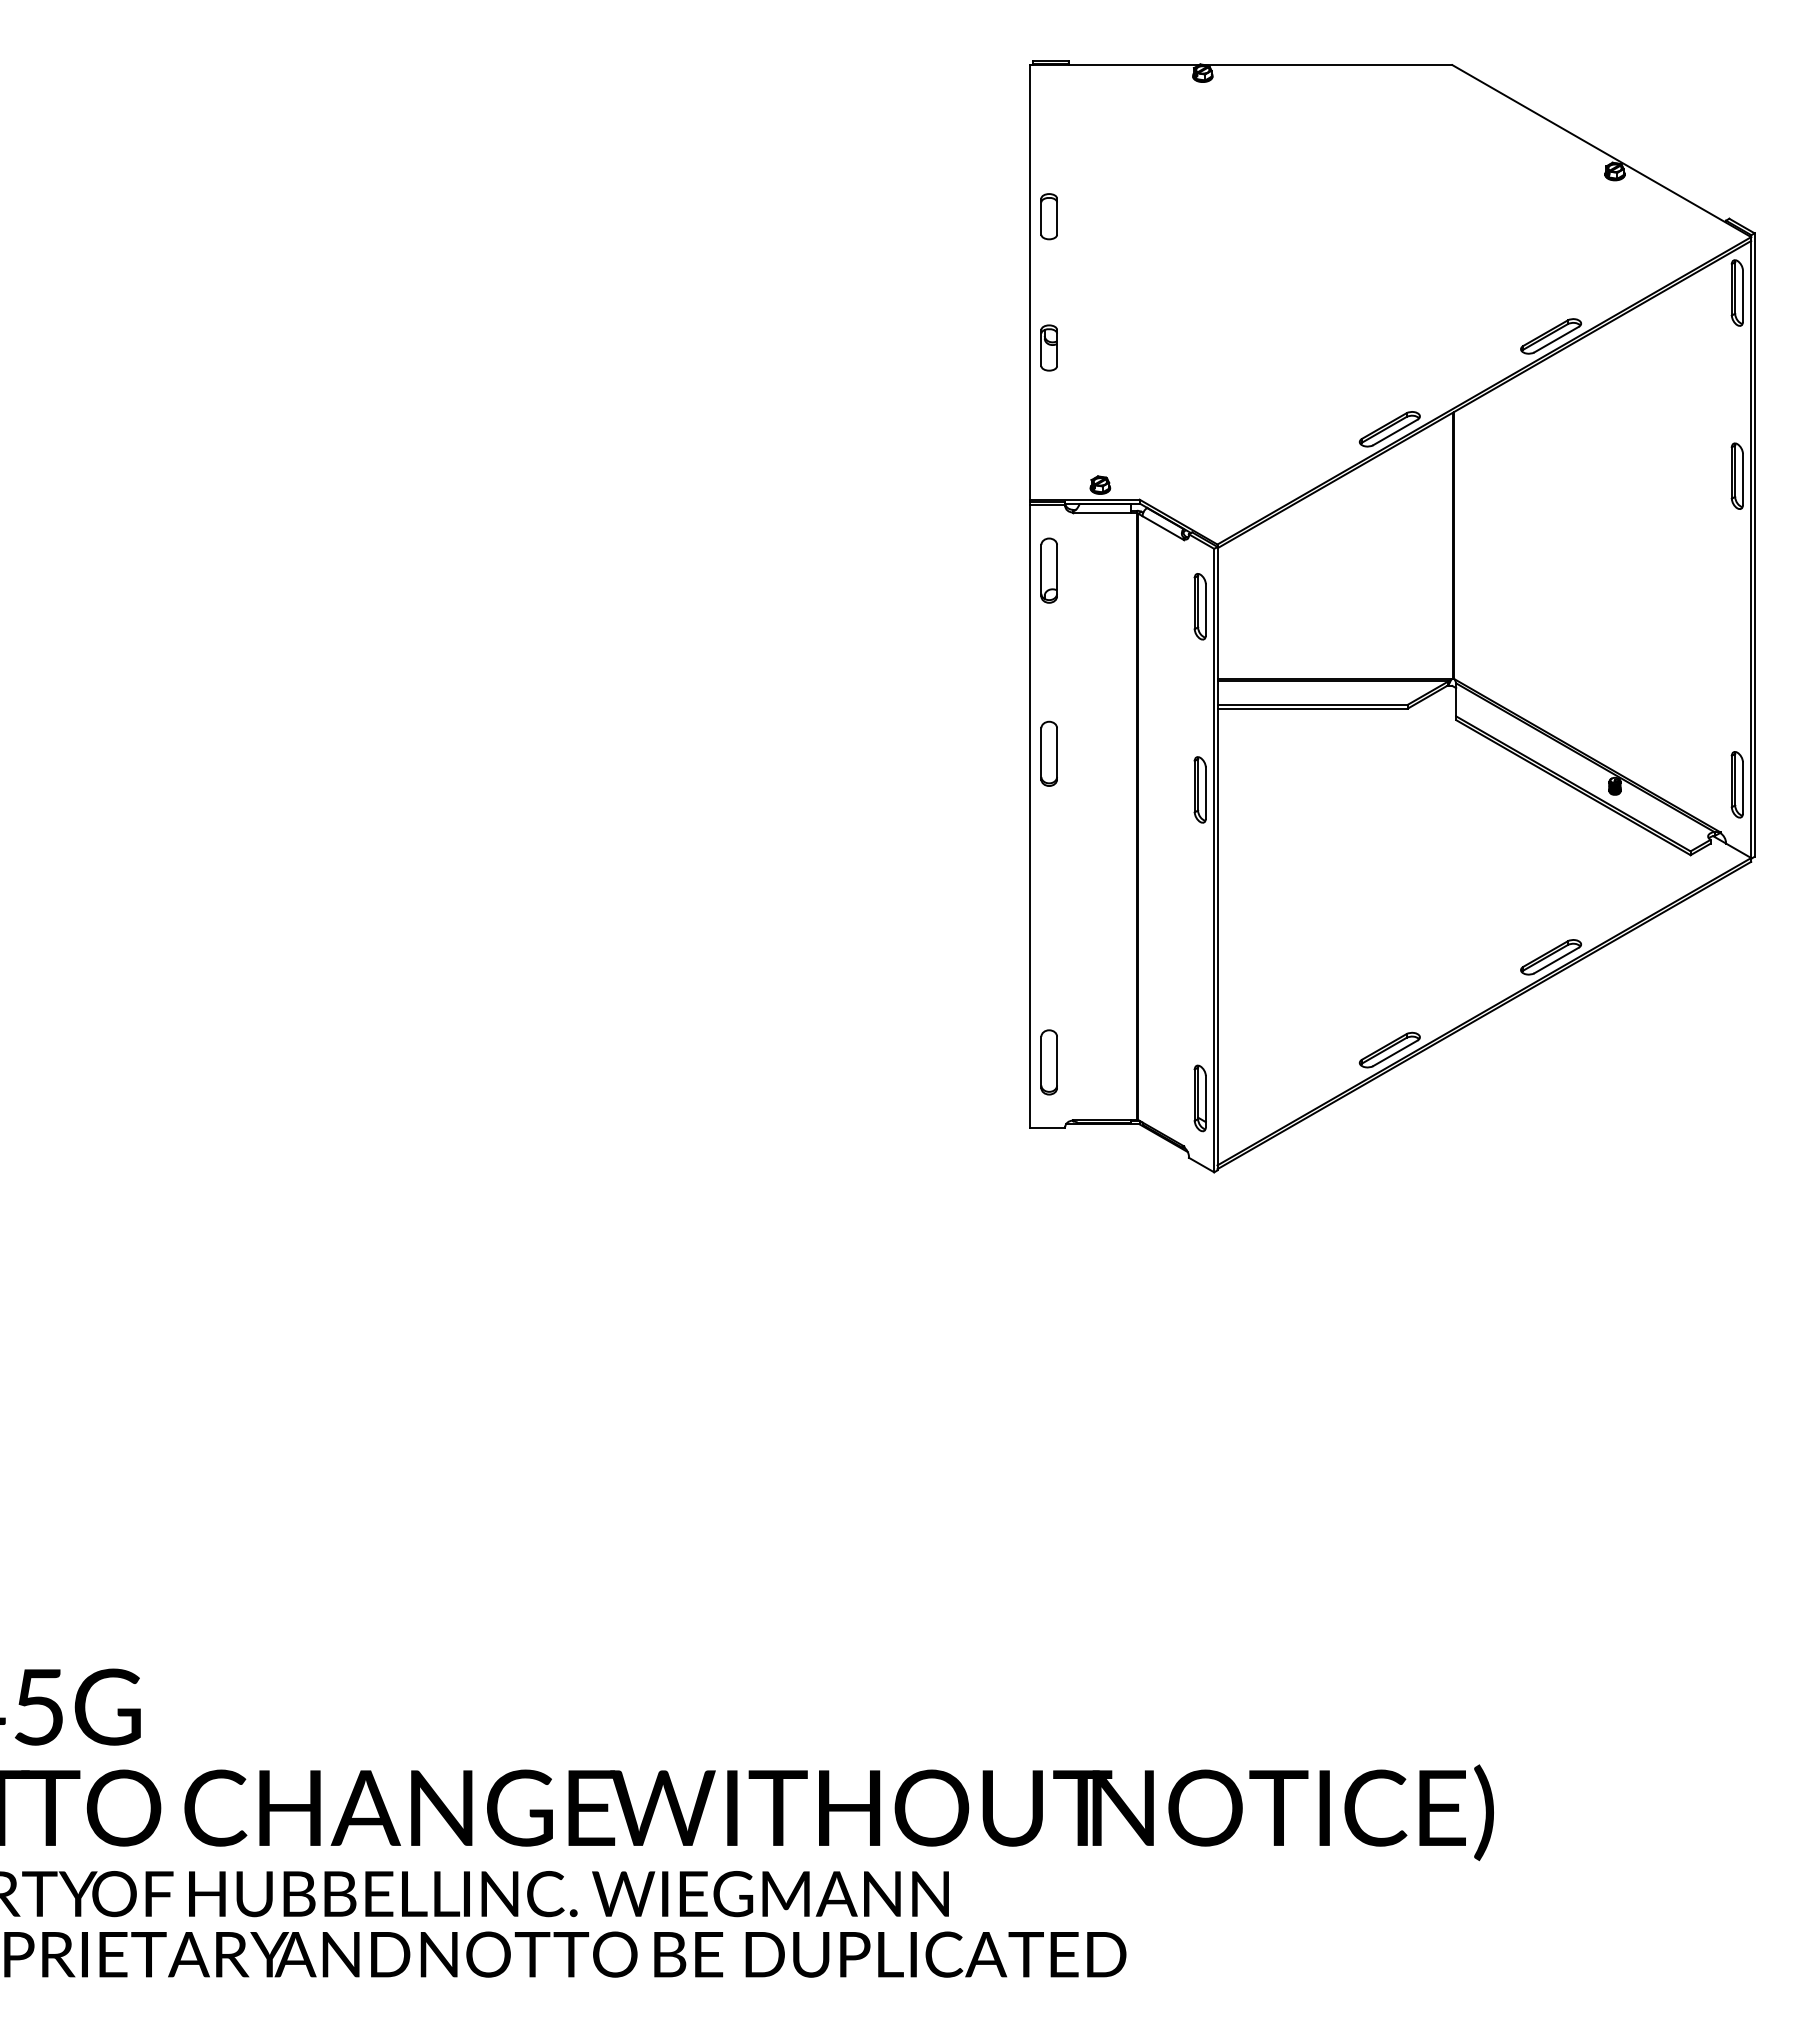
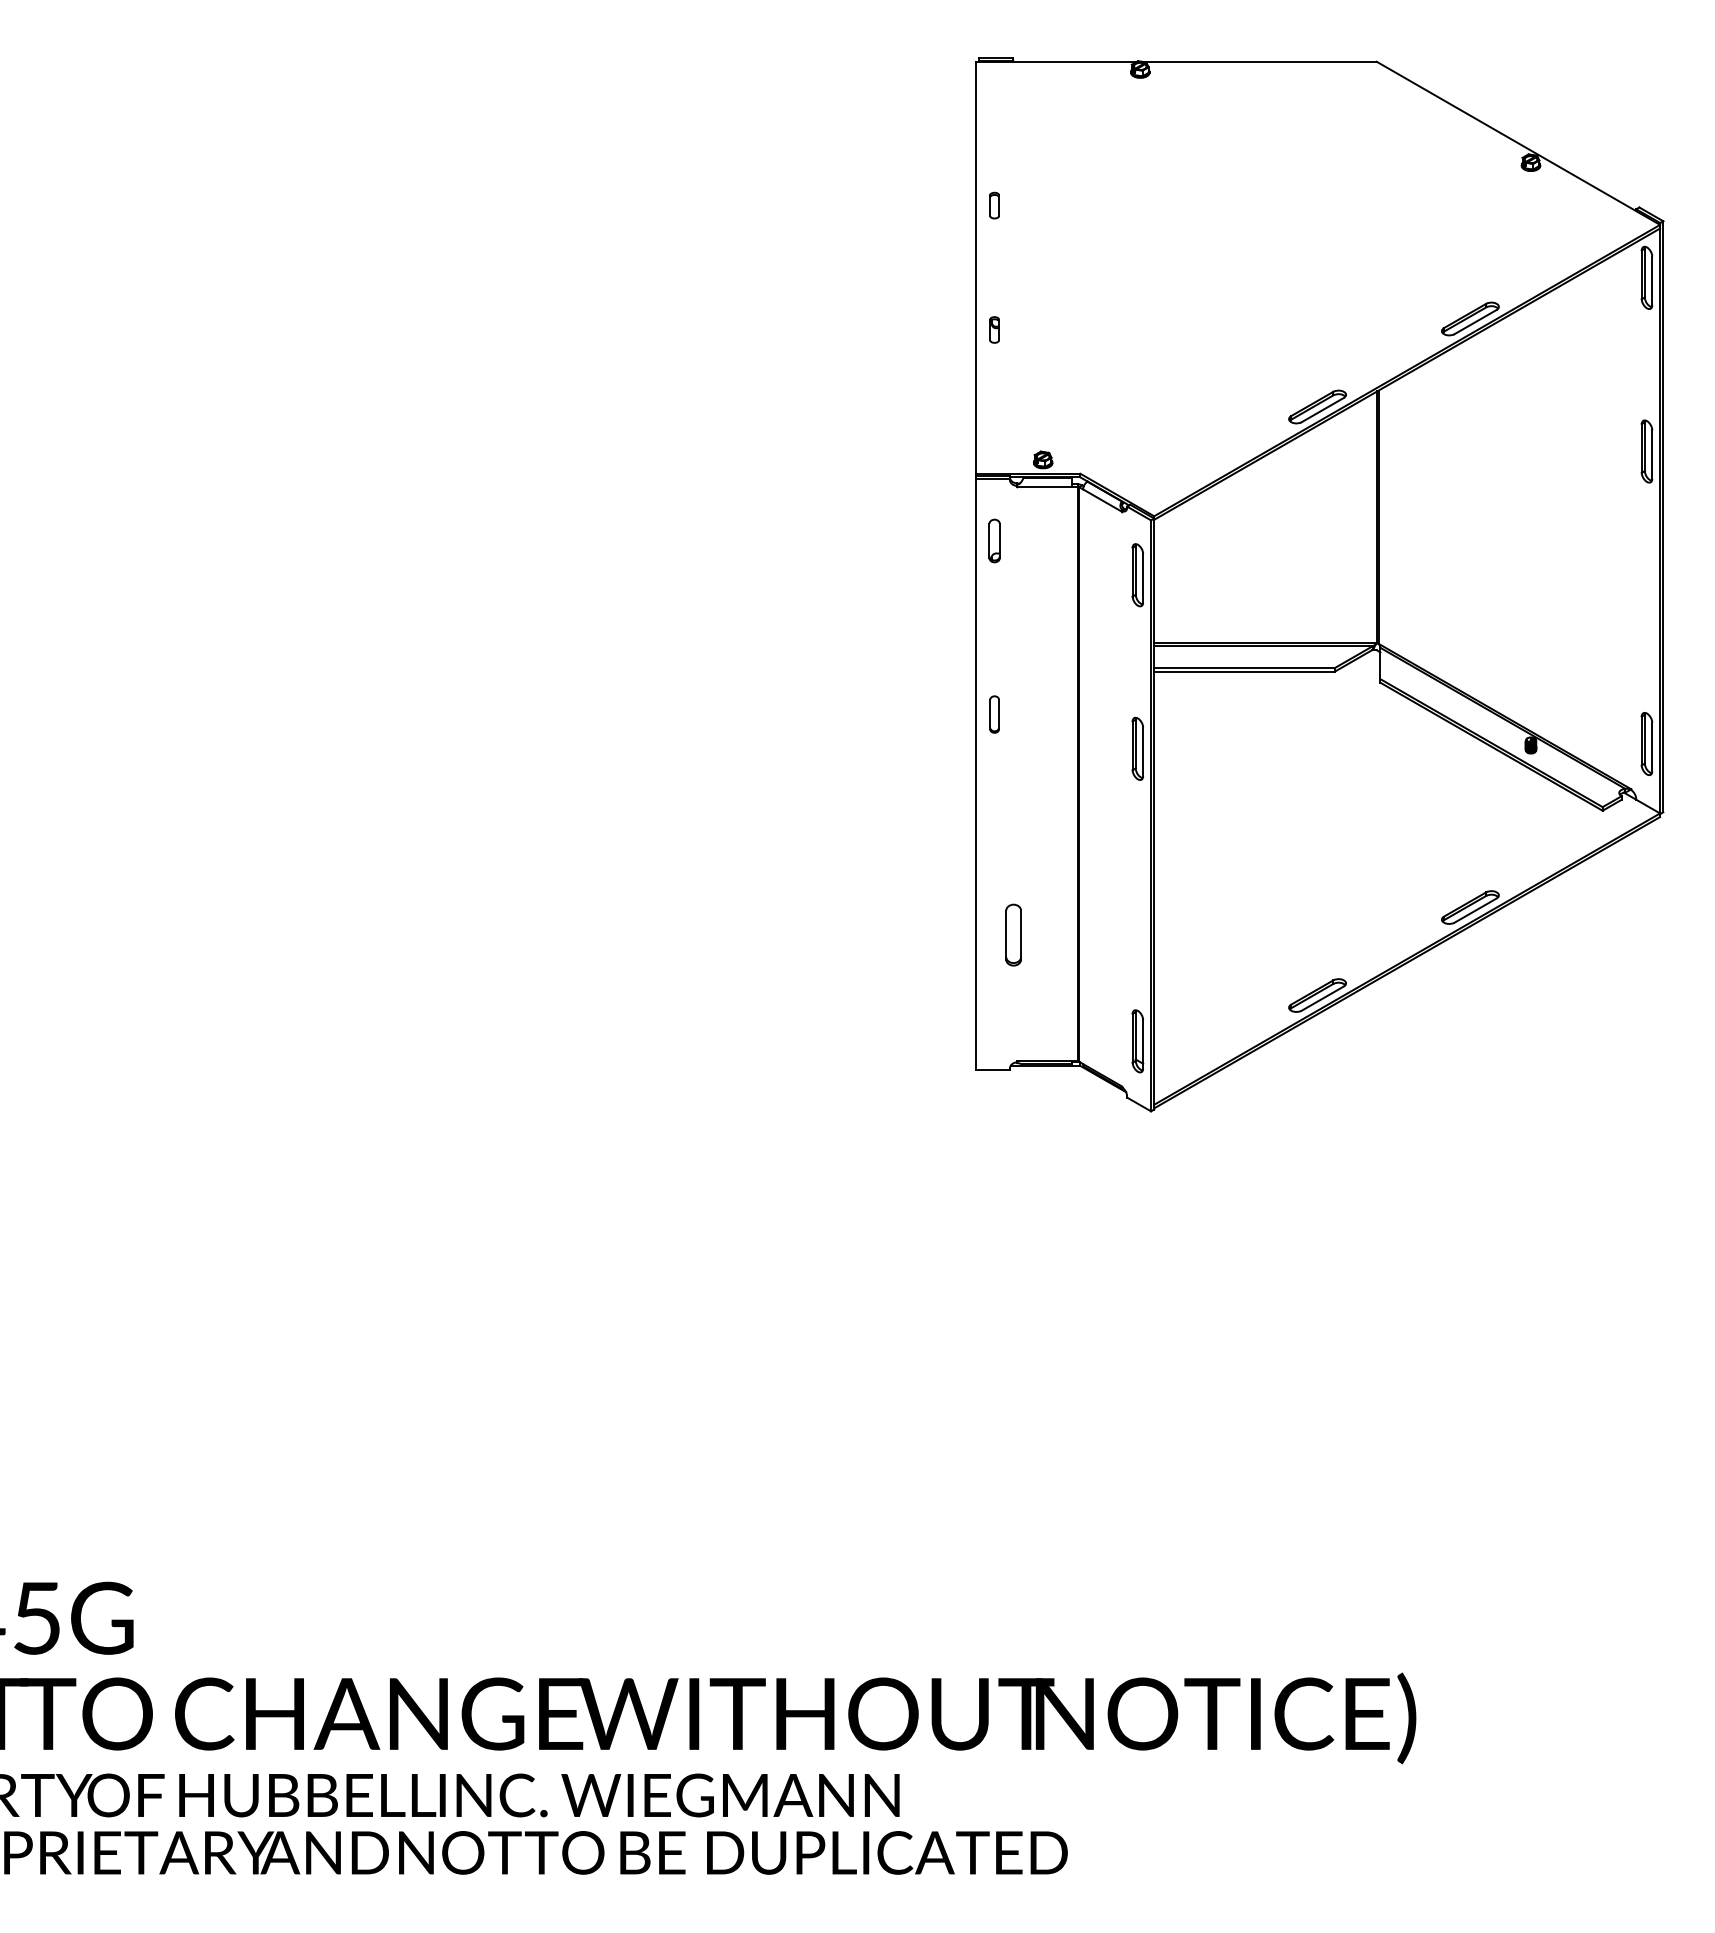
part: (1048, 216) -> (993, 205), size x0.6
part: (1048, 347) -> (993, 329), size x0.6
part: (1048, 570) -> (993, 540), size x0.7
part: (1048, 753) -> (993, 714), size x0.6
part: (1048, 1062) -> (1012, 935), moved

